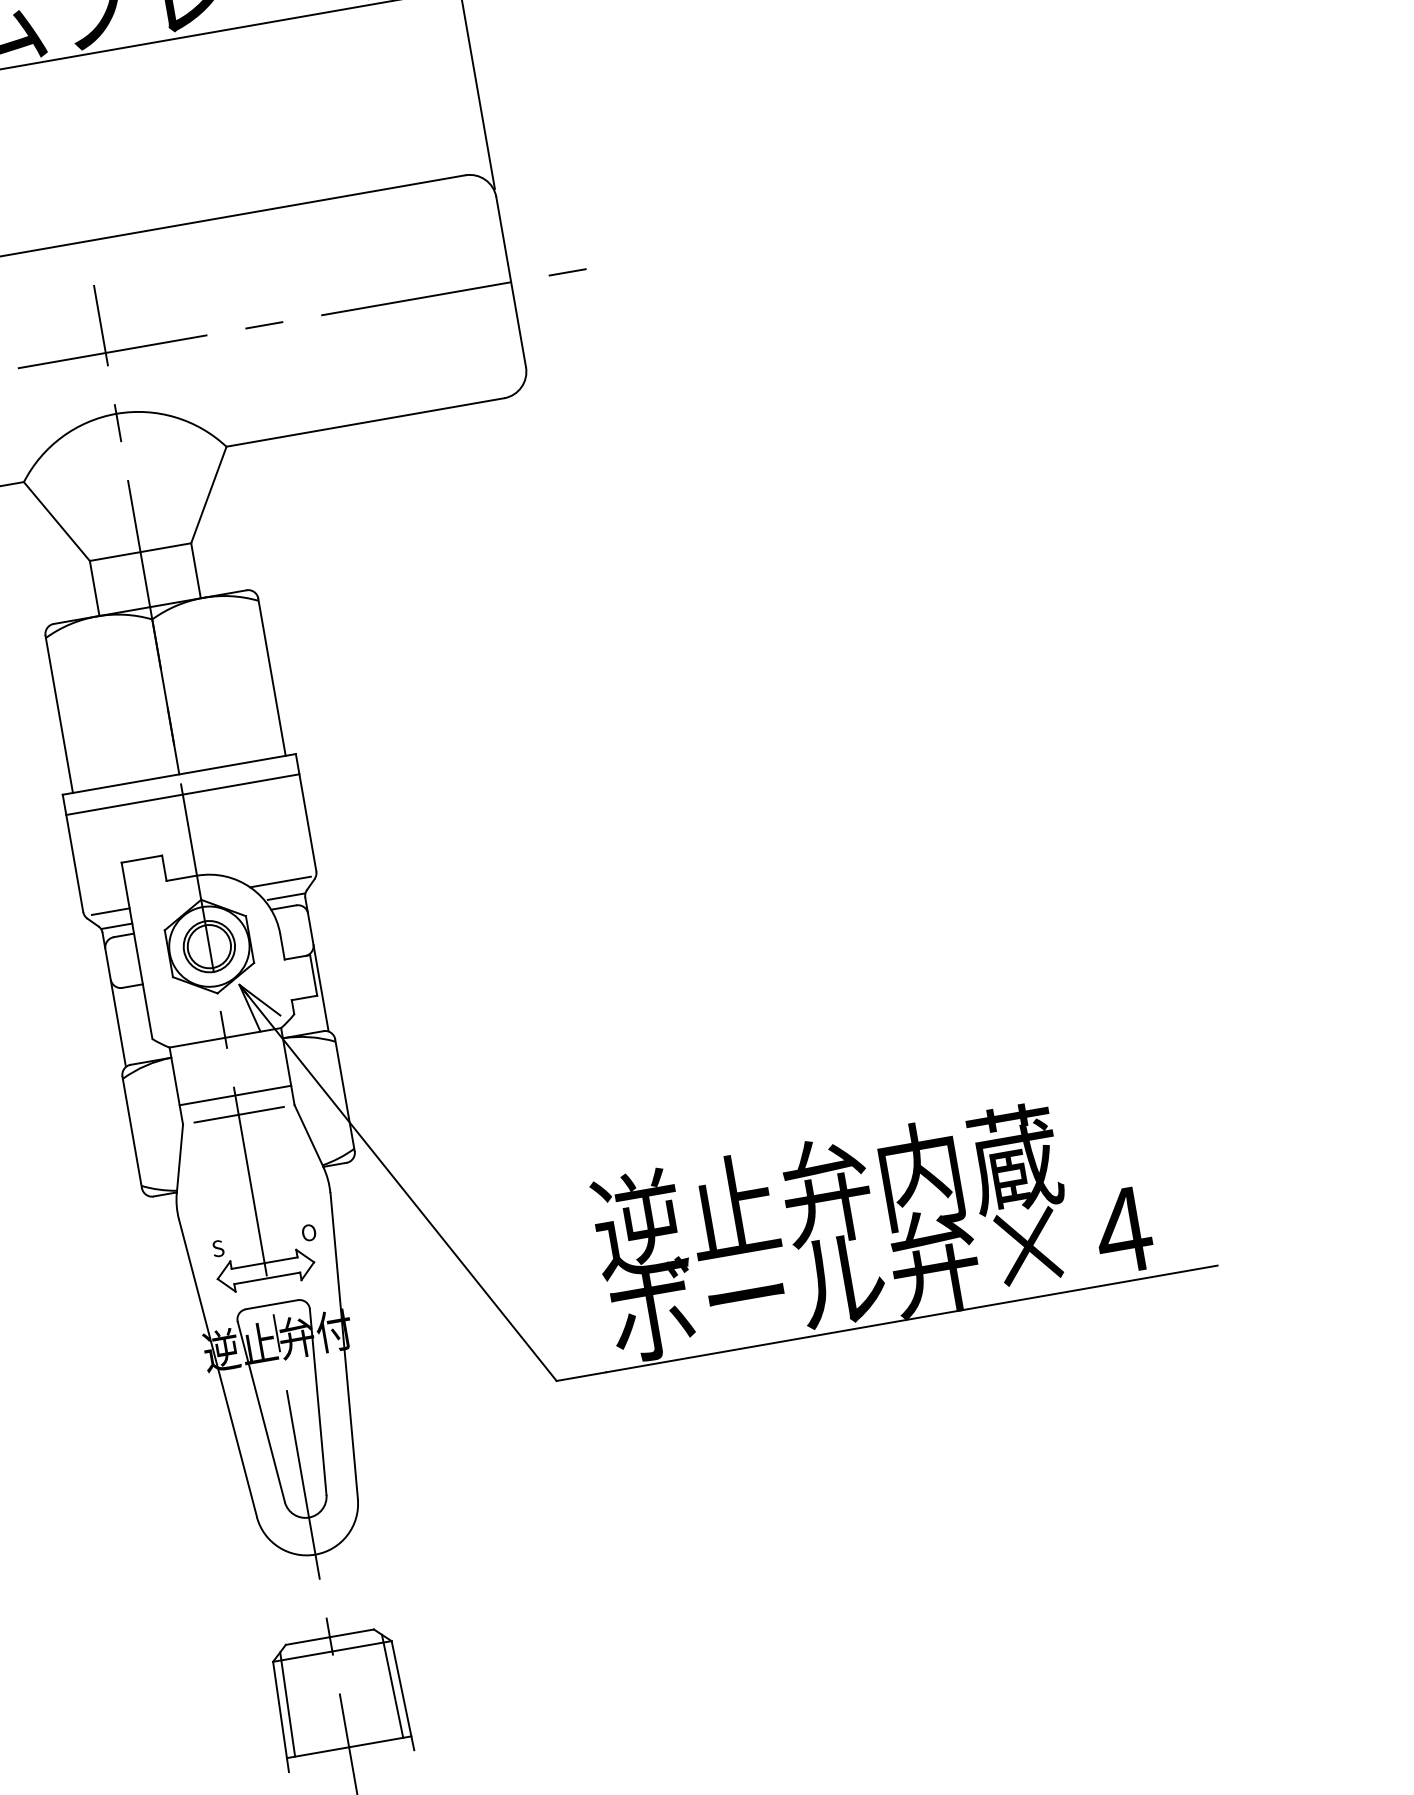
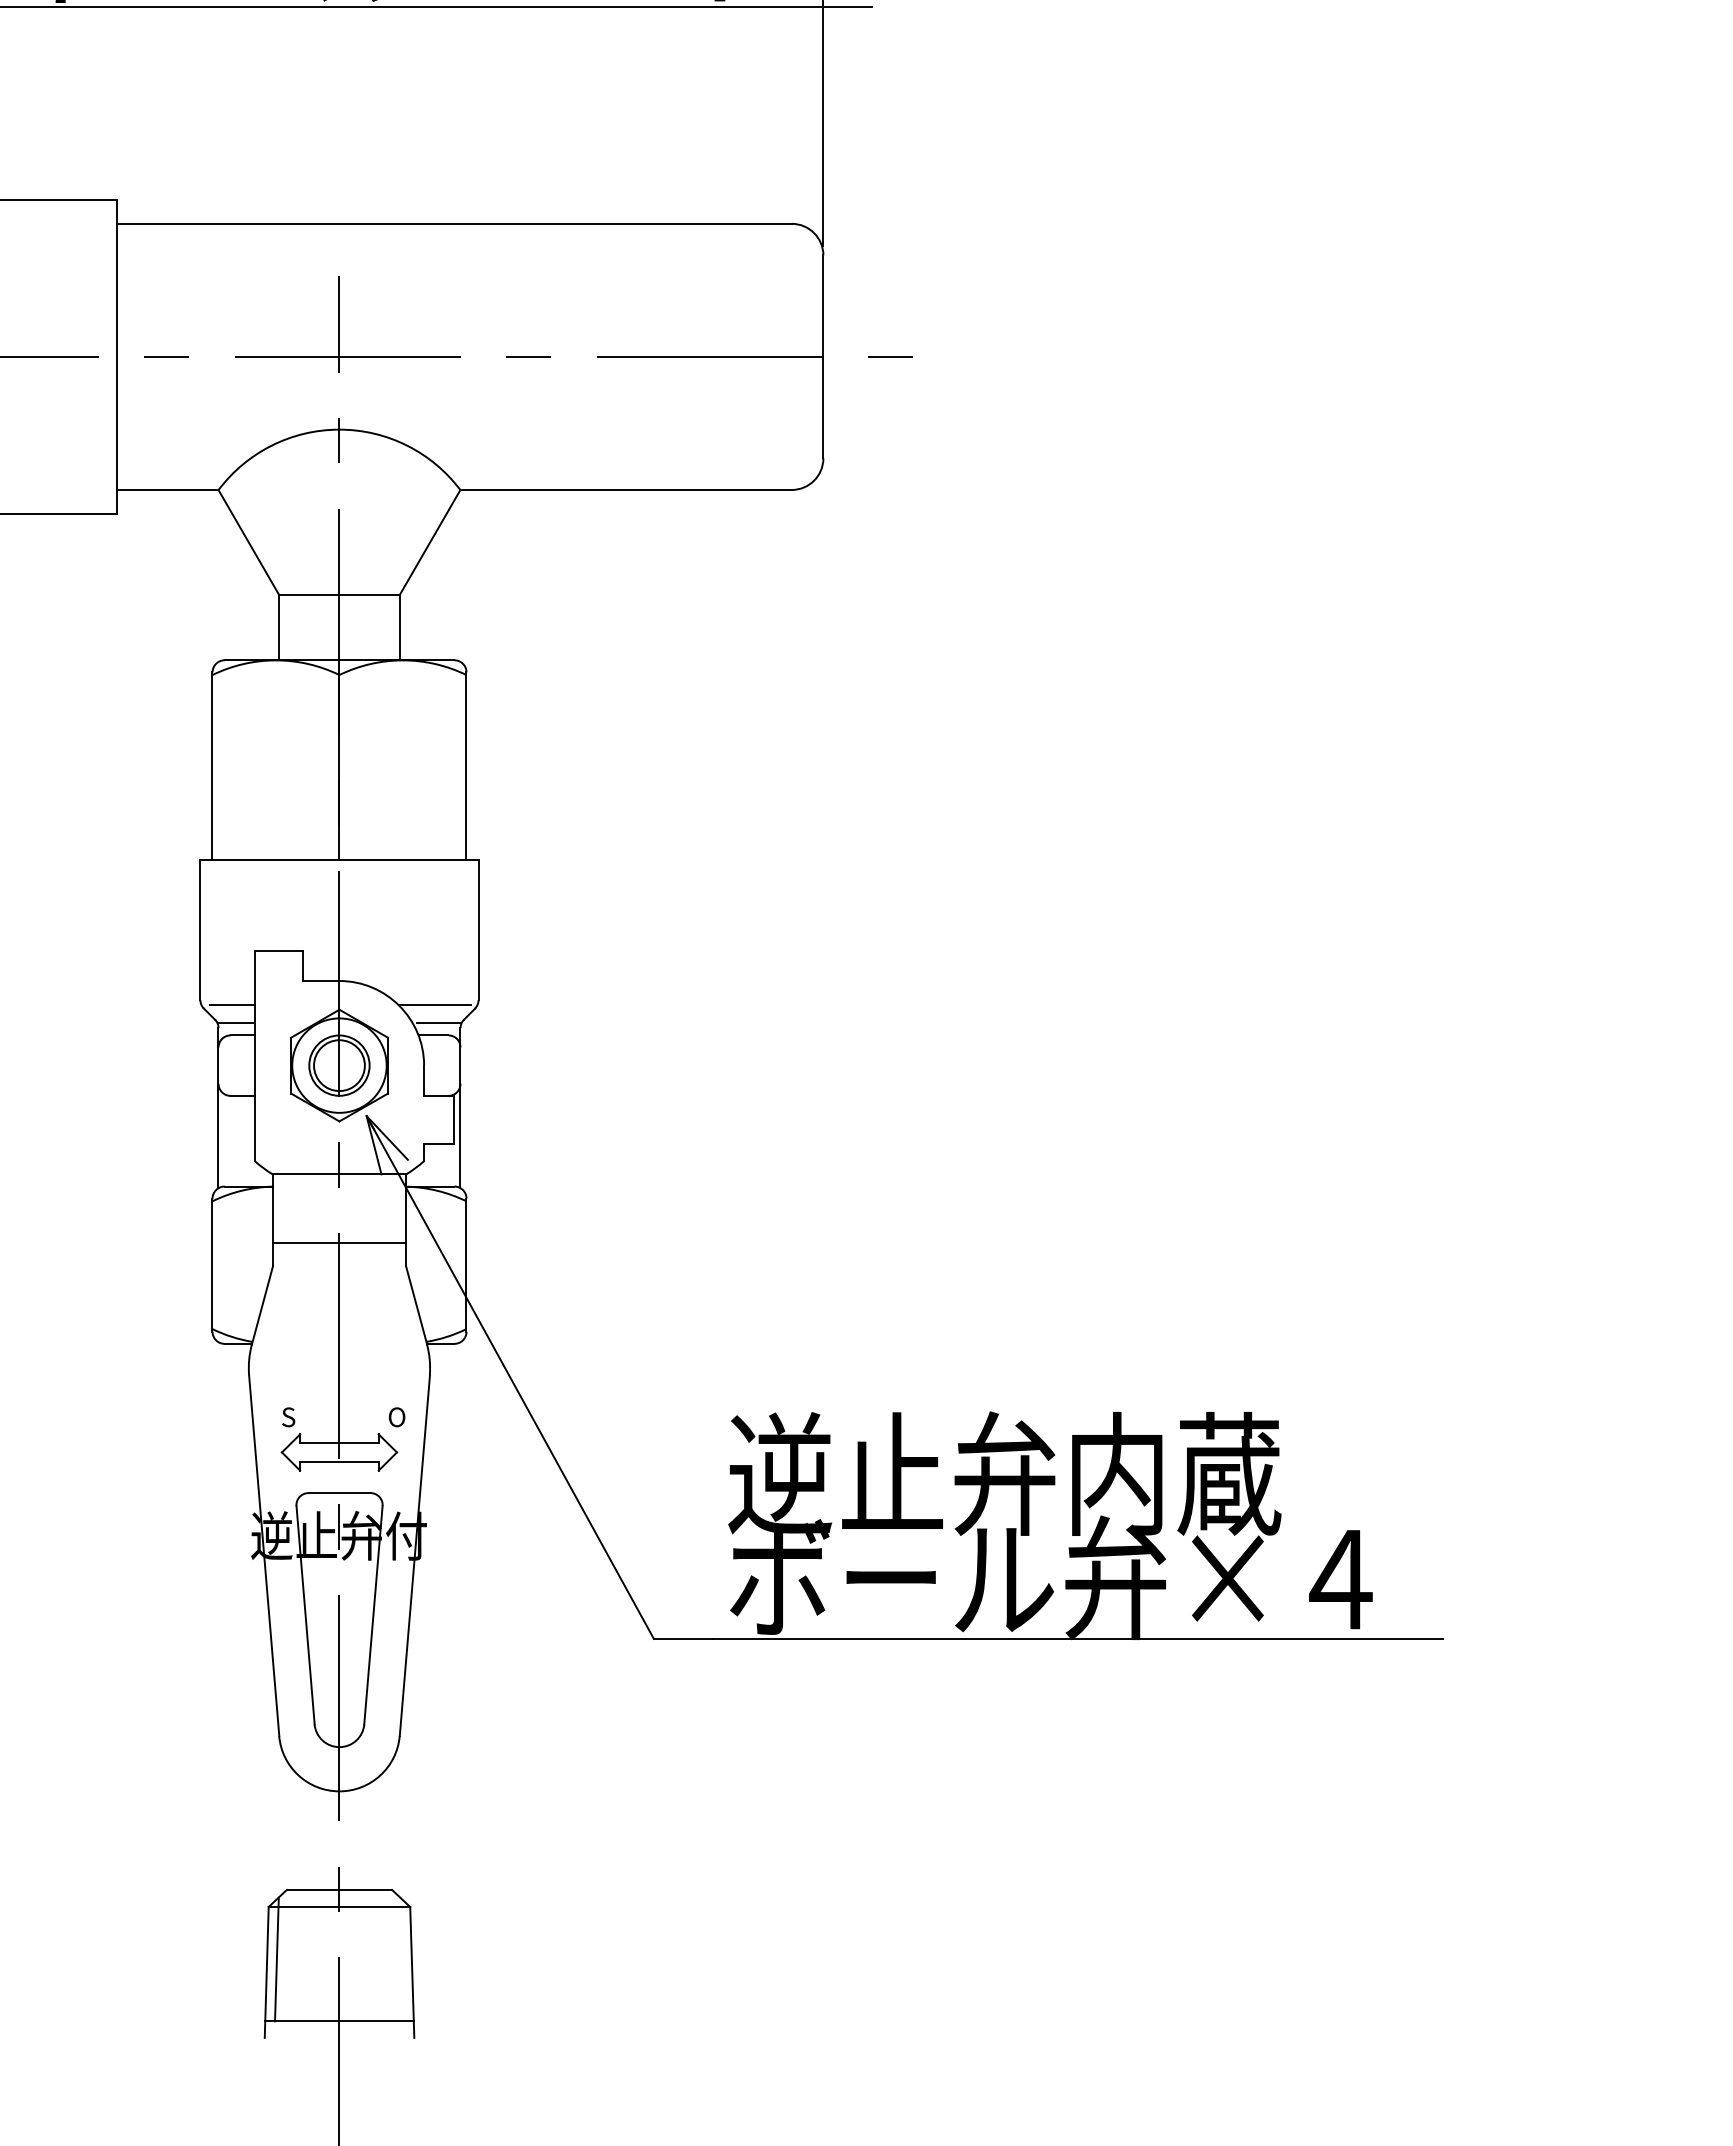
line: (182, 794) -> (339, 884), removed
line: (238, 1114) -> (339, 1266), removed
line: (392, 1686) -> (402, 1959), removed

